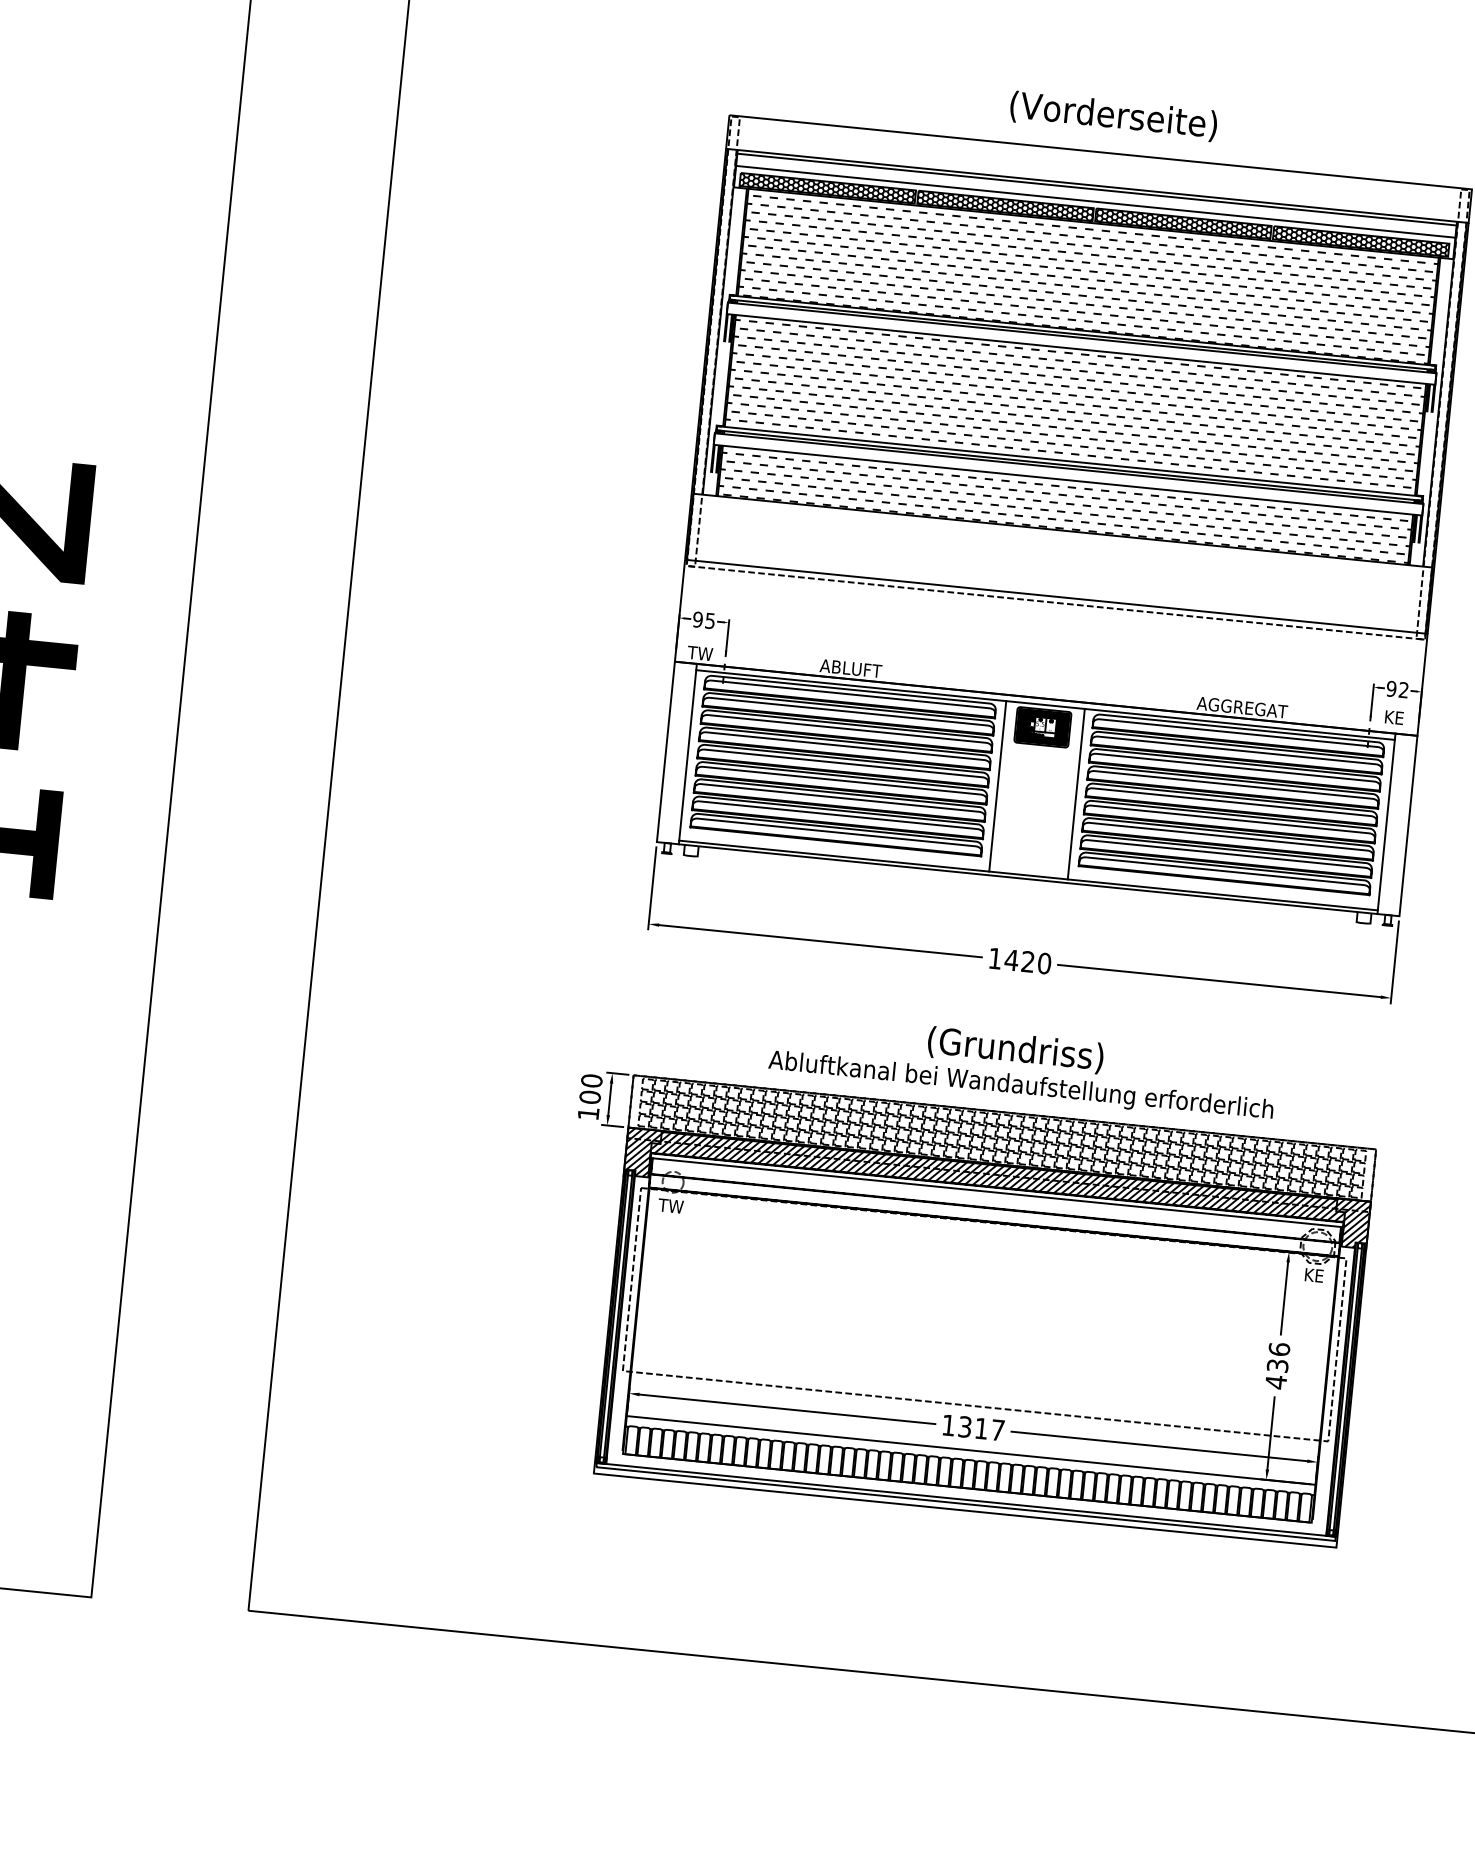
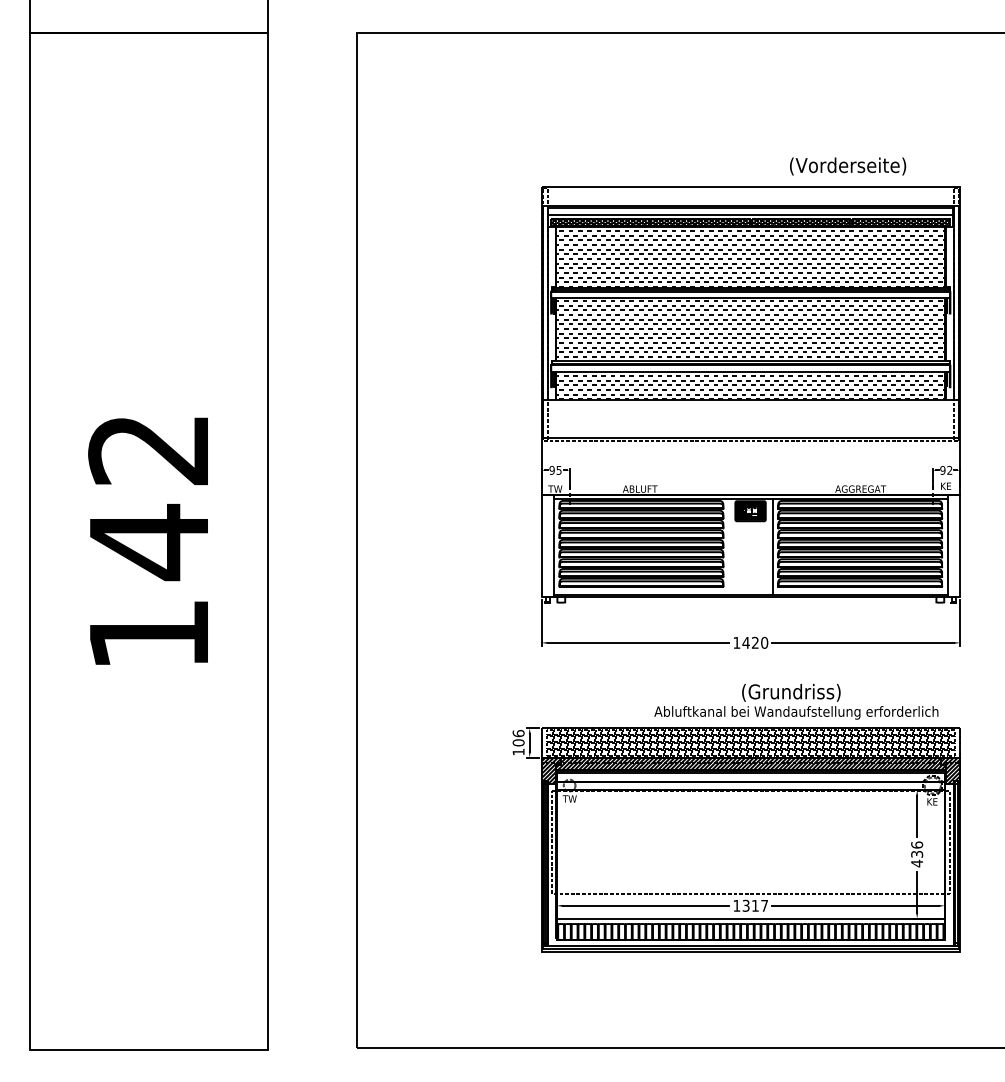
text: (1114, 116) -> (848, 166), moved
line: (997, 786) -> (728, 546), removed
text: (1023, 1066) -> (796, 701), moved
text: (591, 1078) -> (518, 732), 100 -> 106

